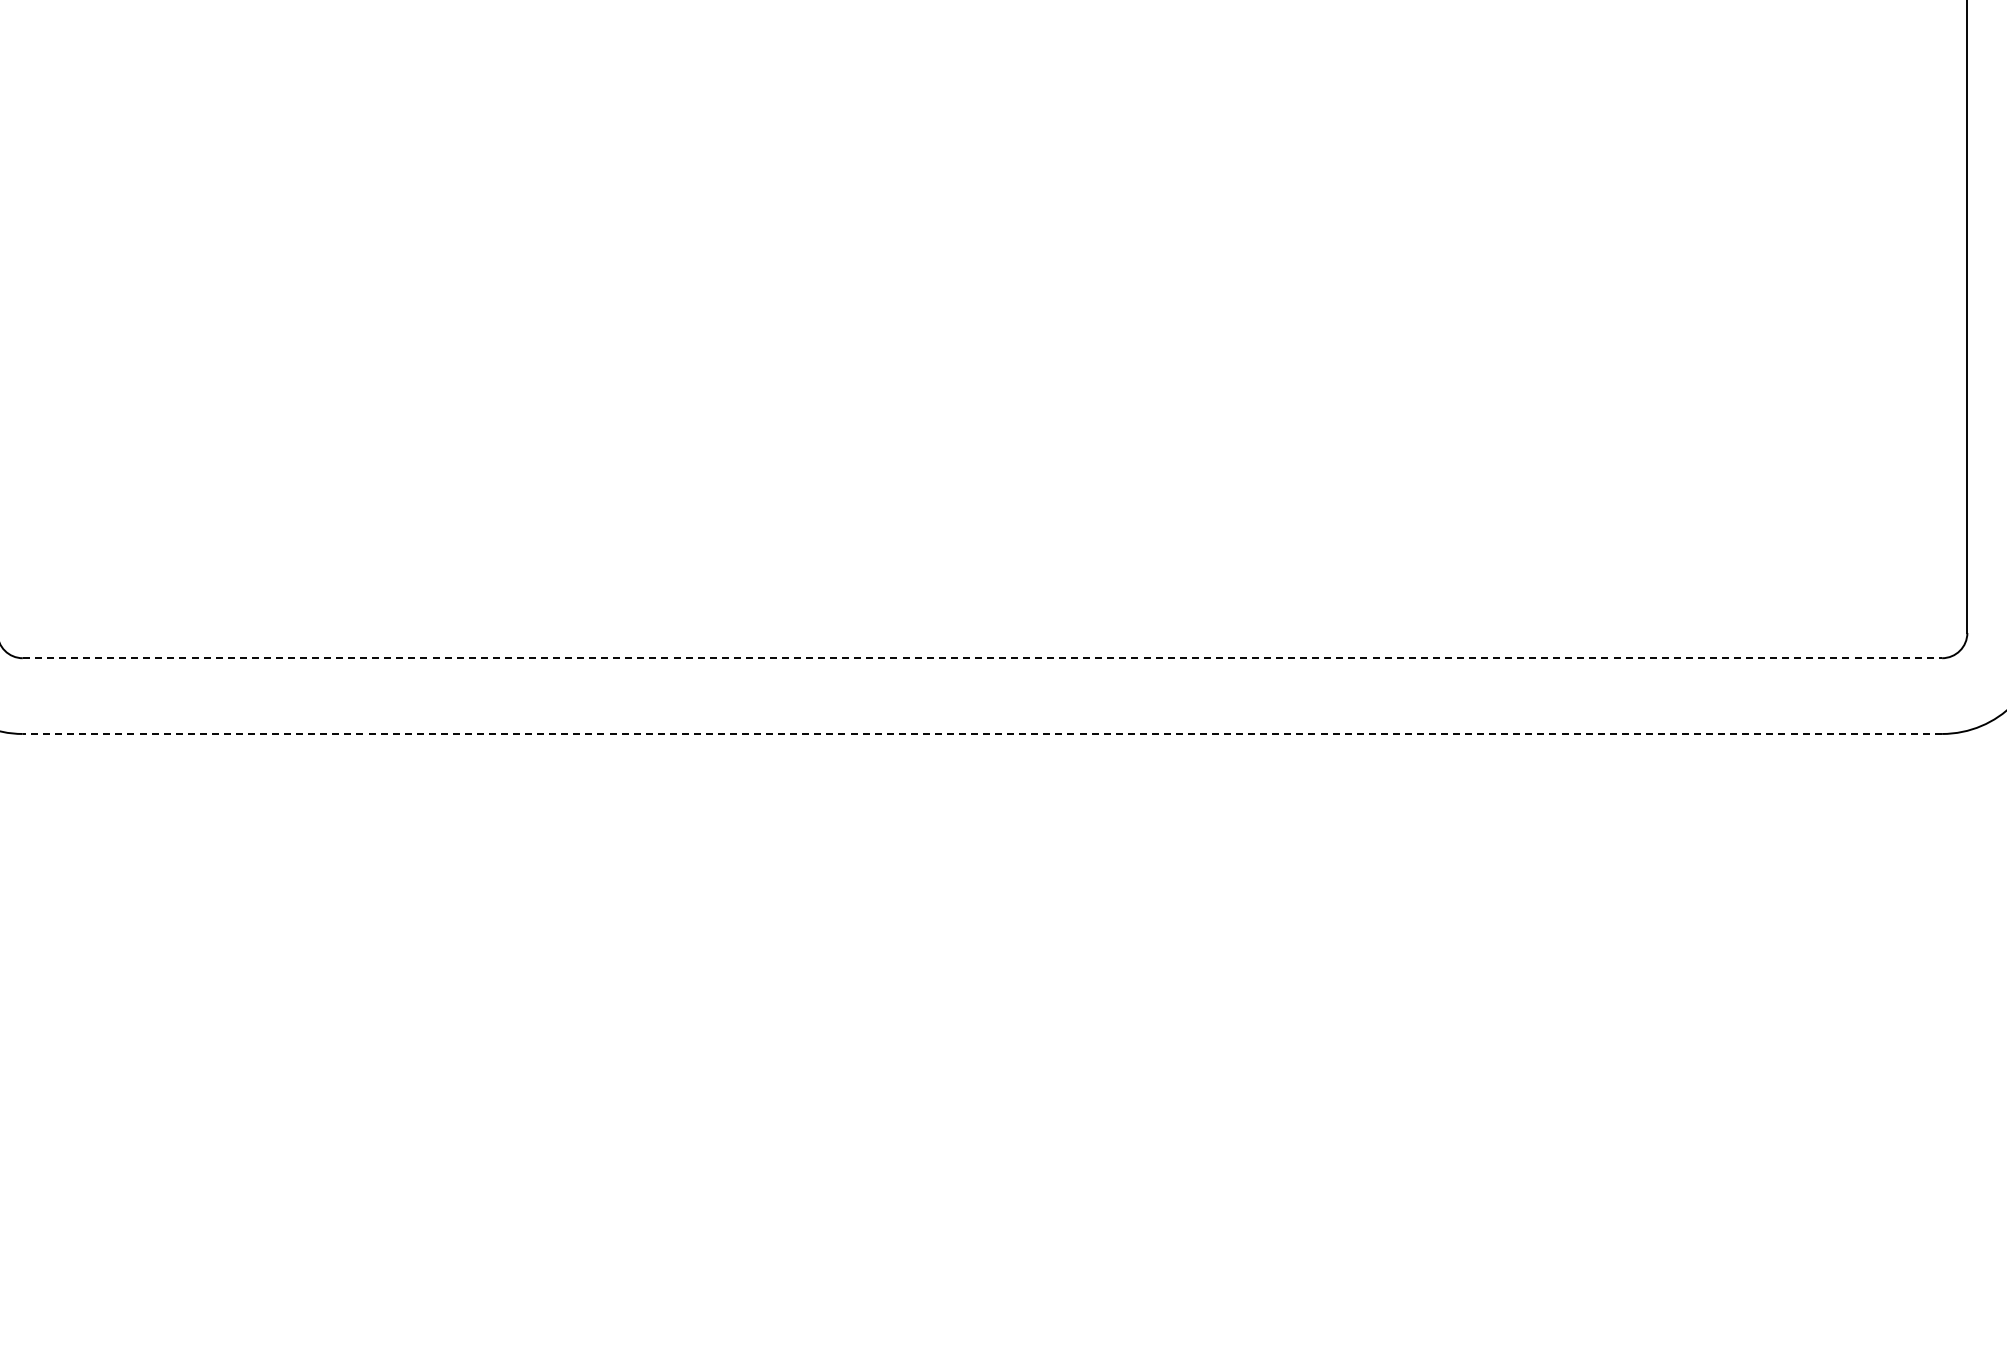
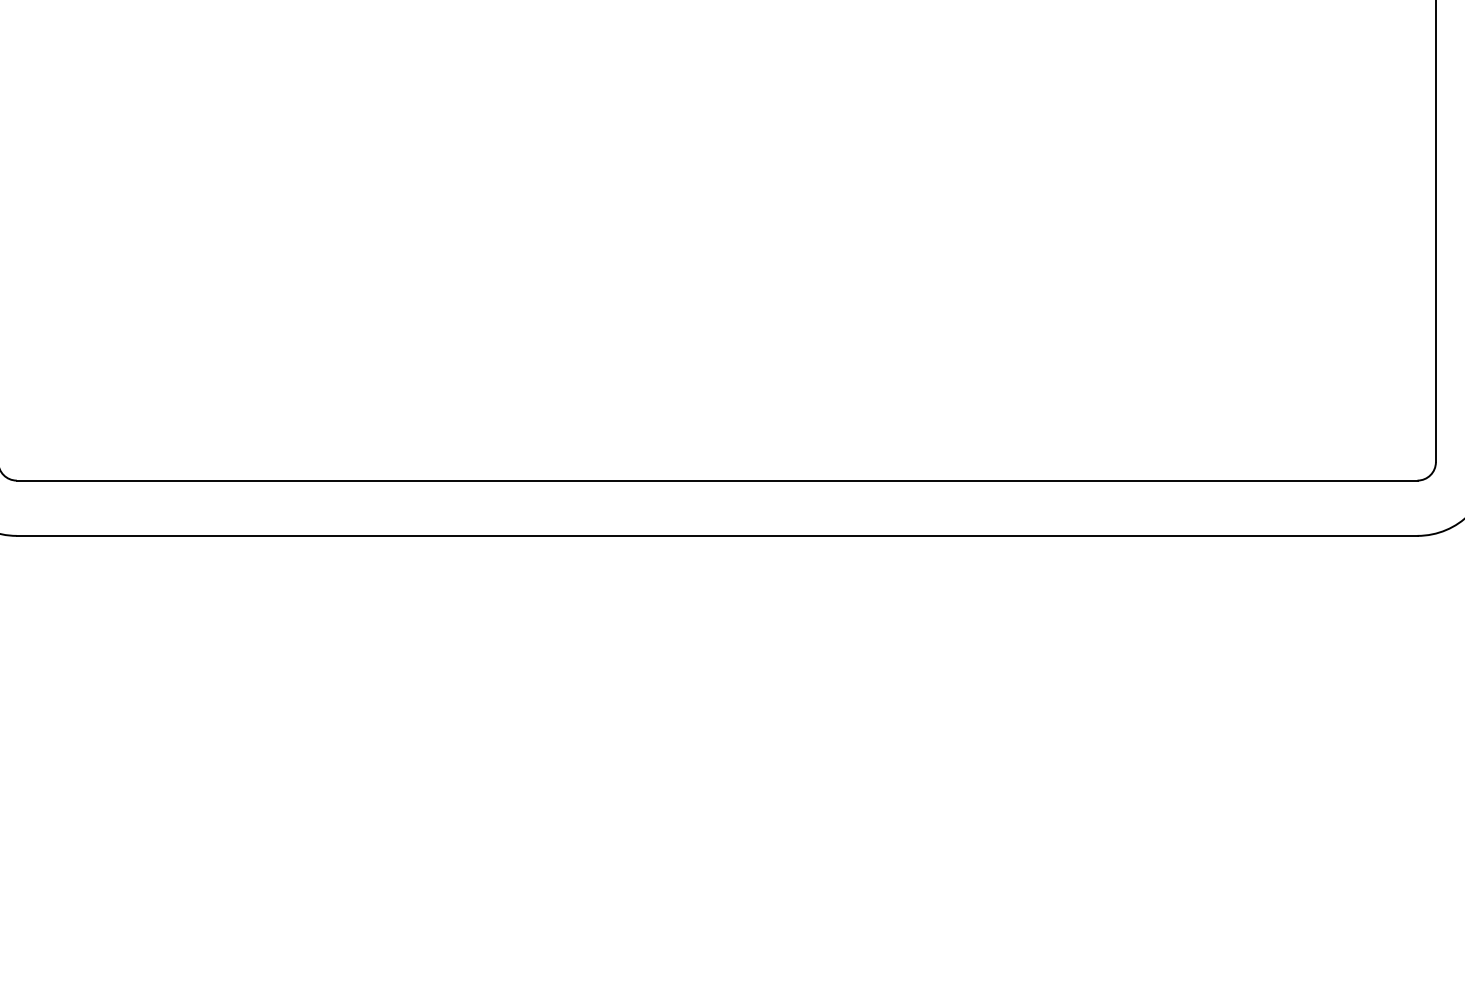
line: (982, 658) -> (717, 480), dashed -> solid
line: (982, 733) -> (717, 535), dashed -> solid

